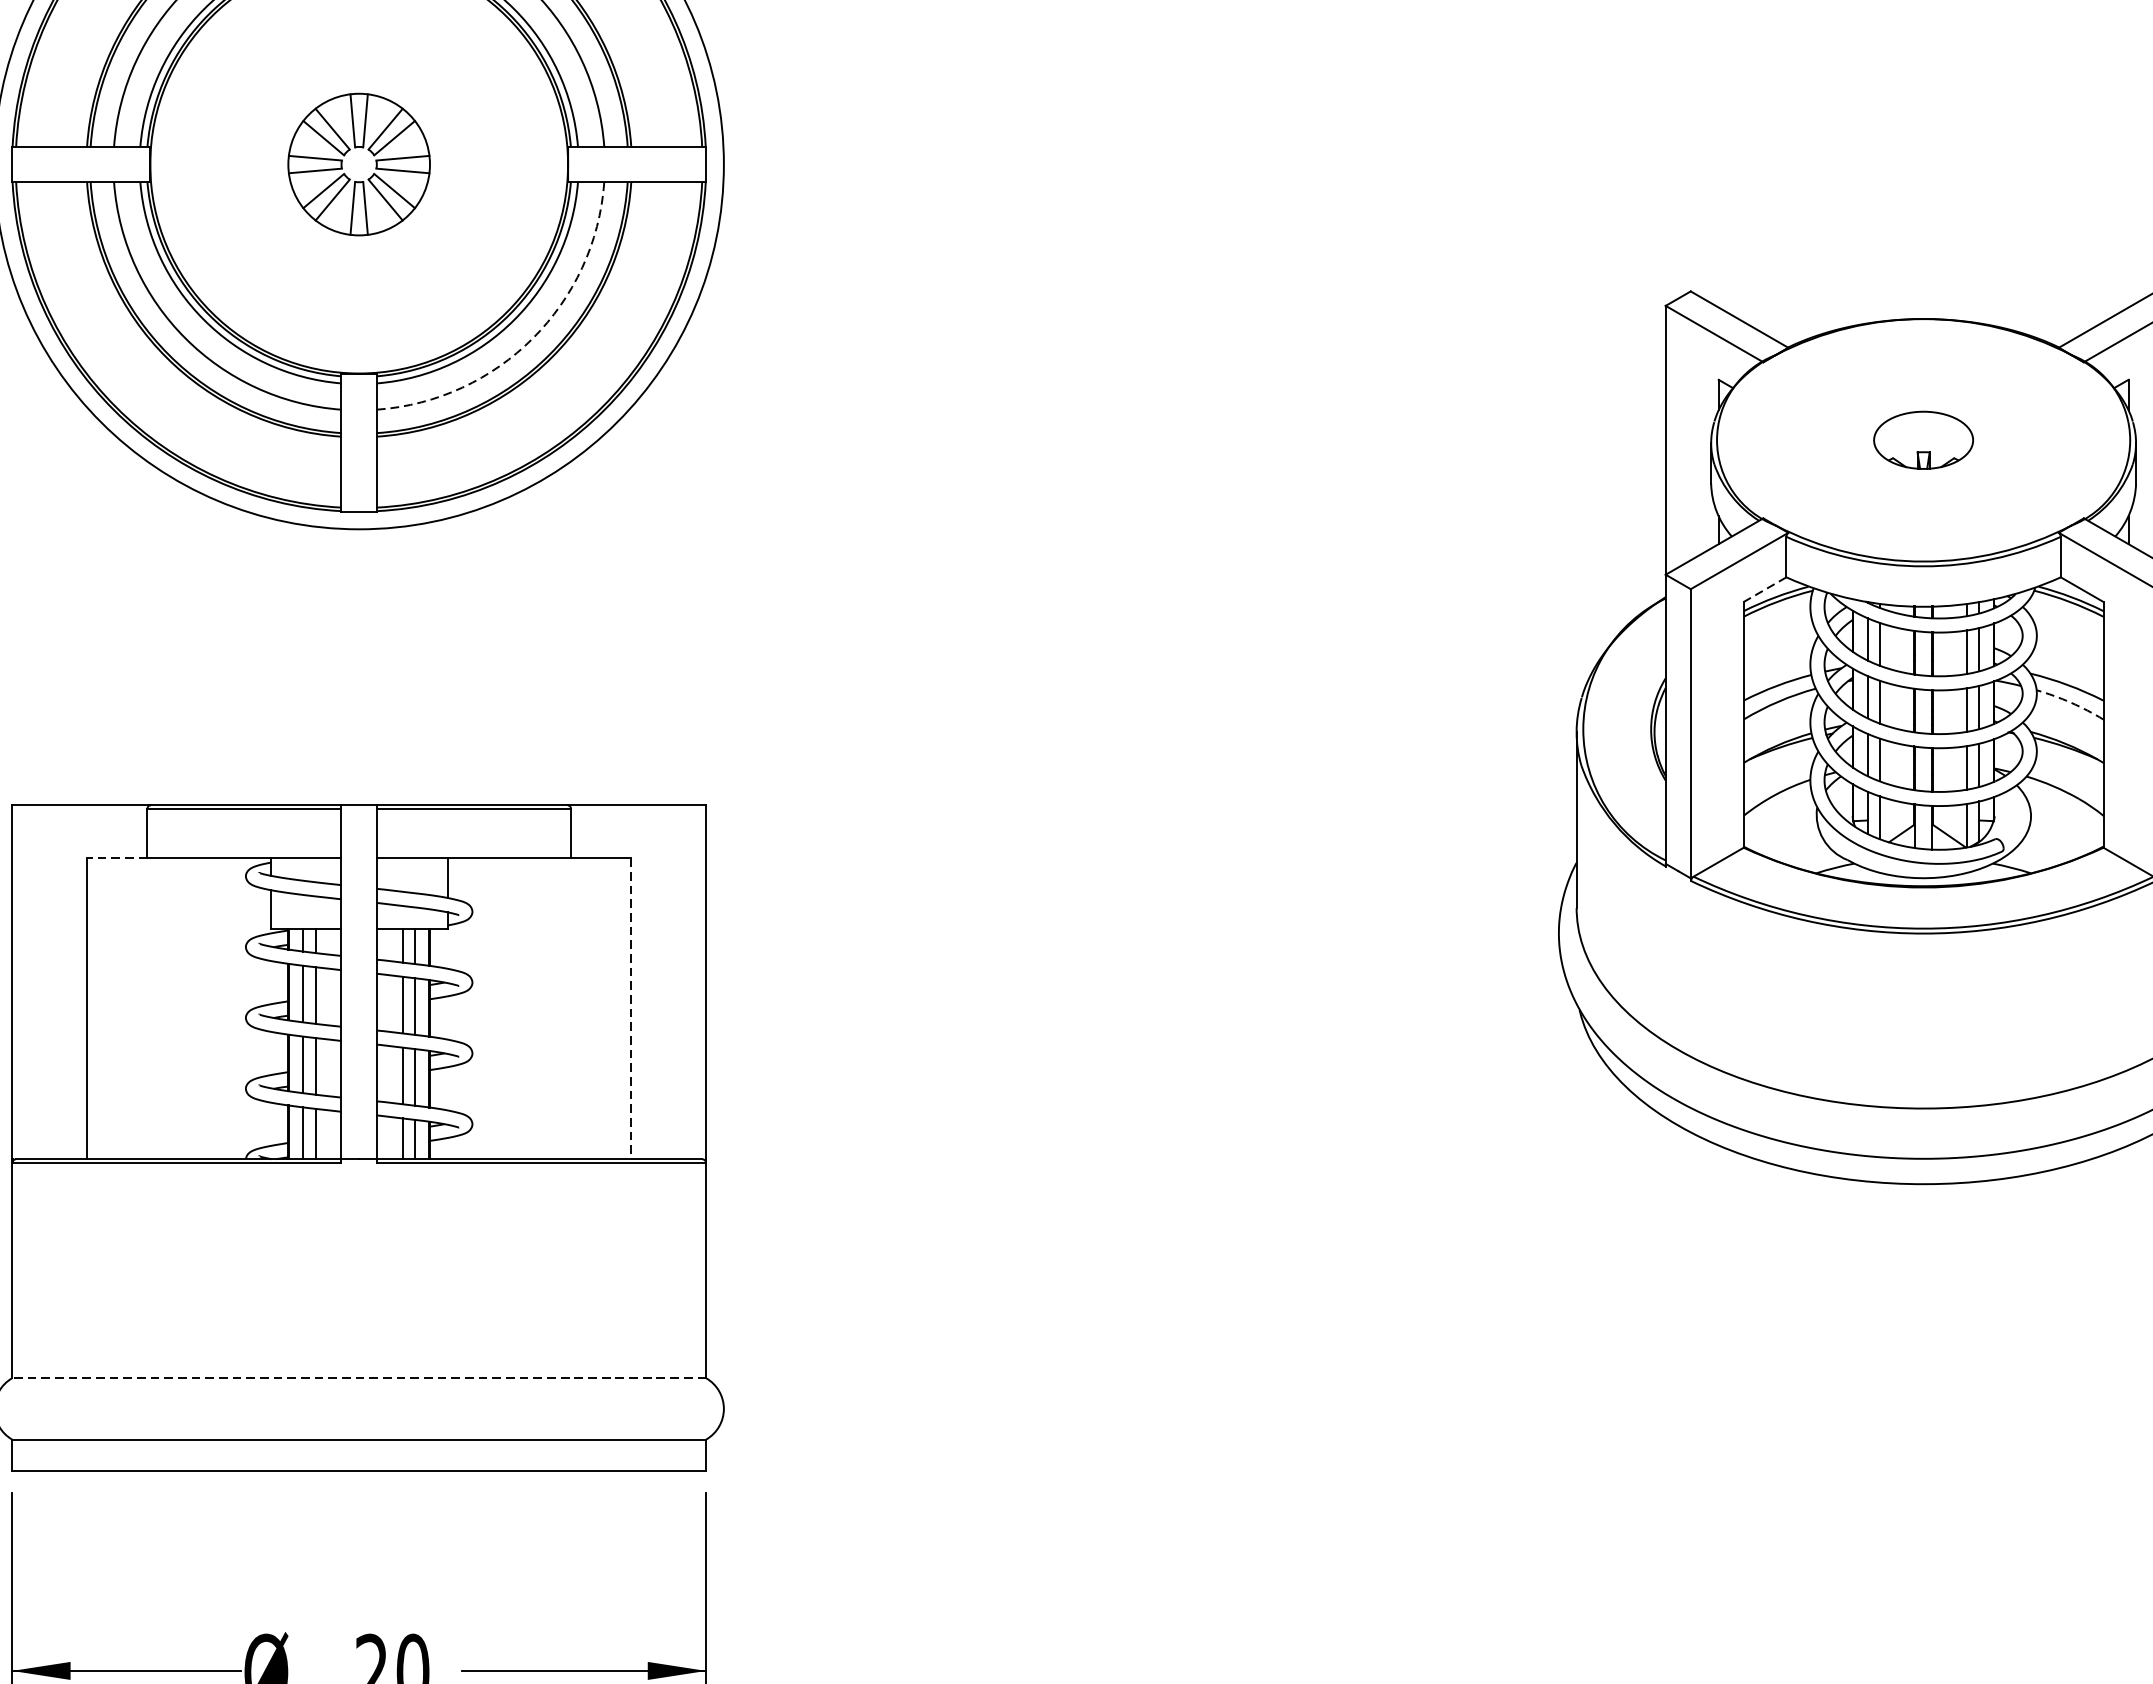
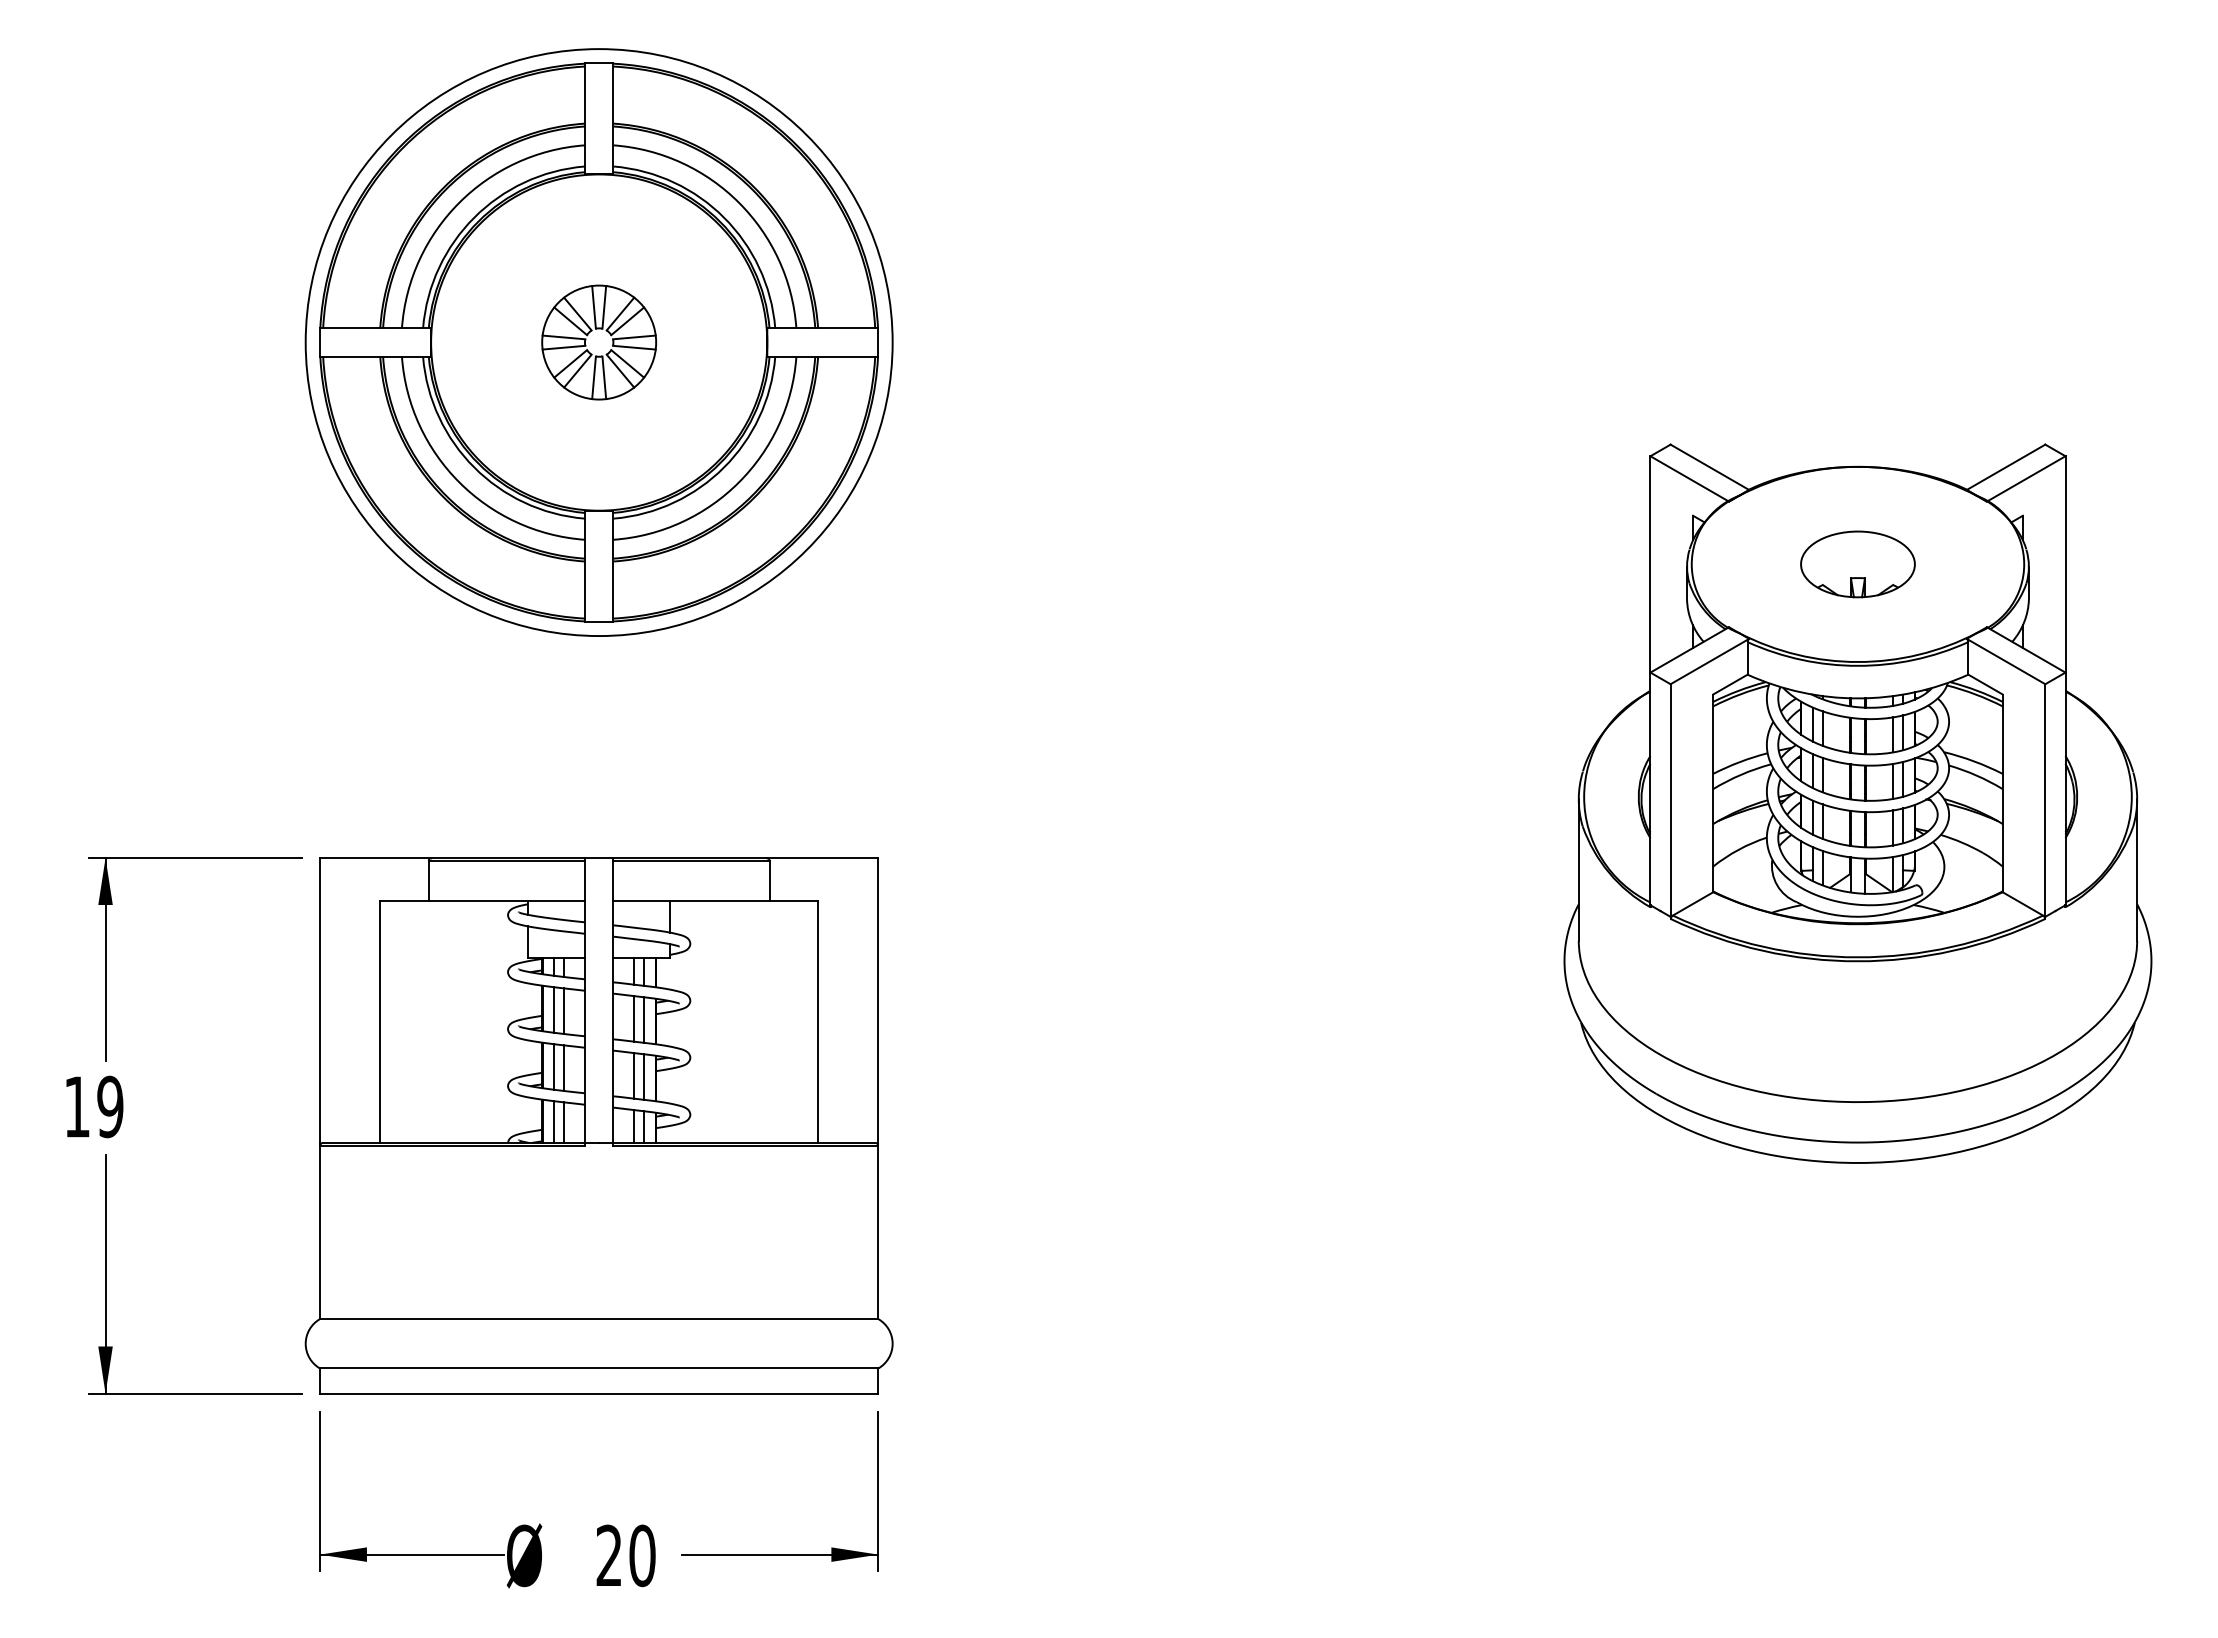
arc: (533, 338) -> (739, 482), dashed -> solid
part: (1923, 440) -> (1857, 564), size x1.43
line: (1765, 589) -> (1730, 684), dashed -> solid
arc: (2070, 702) -> (1976, 775), dashed -> solid
line: (117, 857) -> (404, 900), dashed -> solid
line: (631, 1009) -> (818, 1022), dashed -> solid
line: (358, 1378) -> (598, 1319), dashed -> solid

